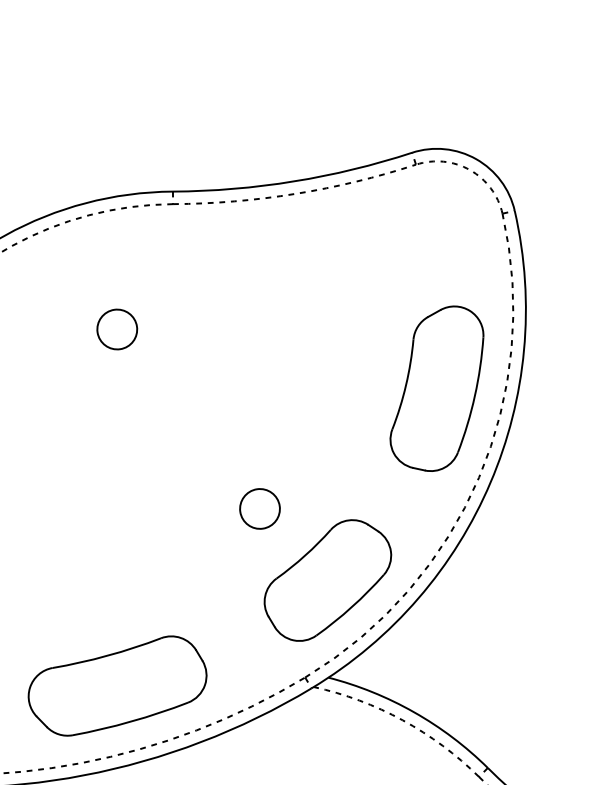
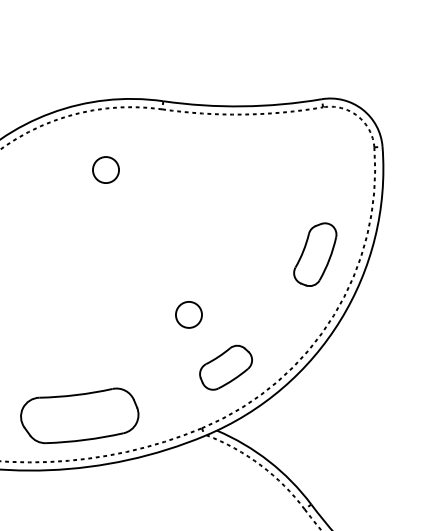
circle: (116, 328) -> (105, 169), moved
part: (437, 388) -> (315, 254), size x0.6
part: (327, 580) -> (225, 367), size x0.6

